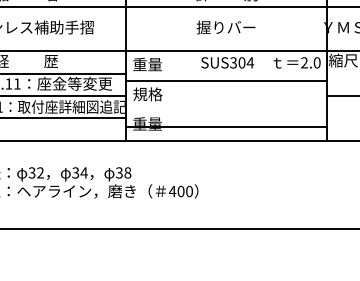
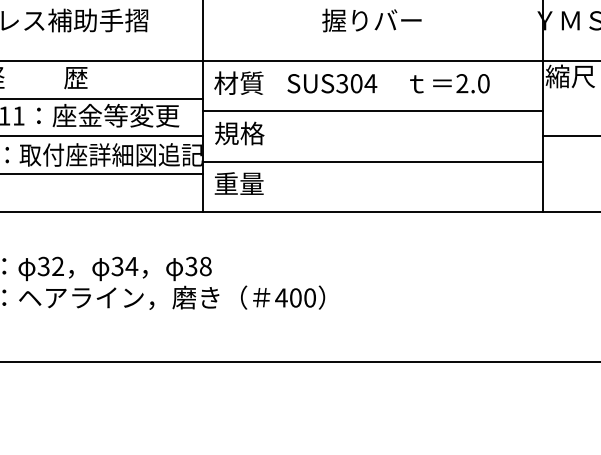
text: (260, 62) -> (387, 83), moved
text: (147, 64) -> (239, 83), 重量 -> 材質
line: (226, 126) -> (372, 160), moved

